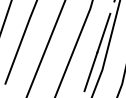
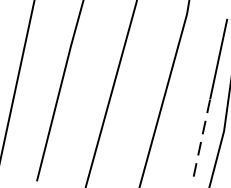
line: (91, 71) -> (203, 136), solid -> dashed

